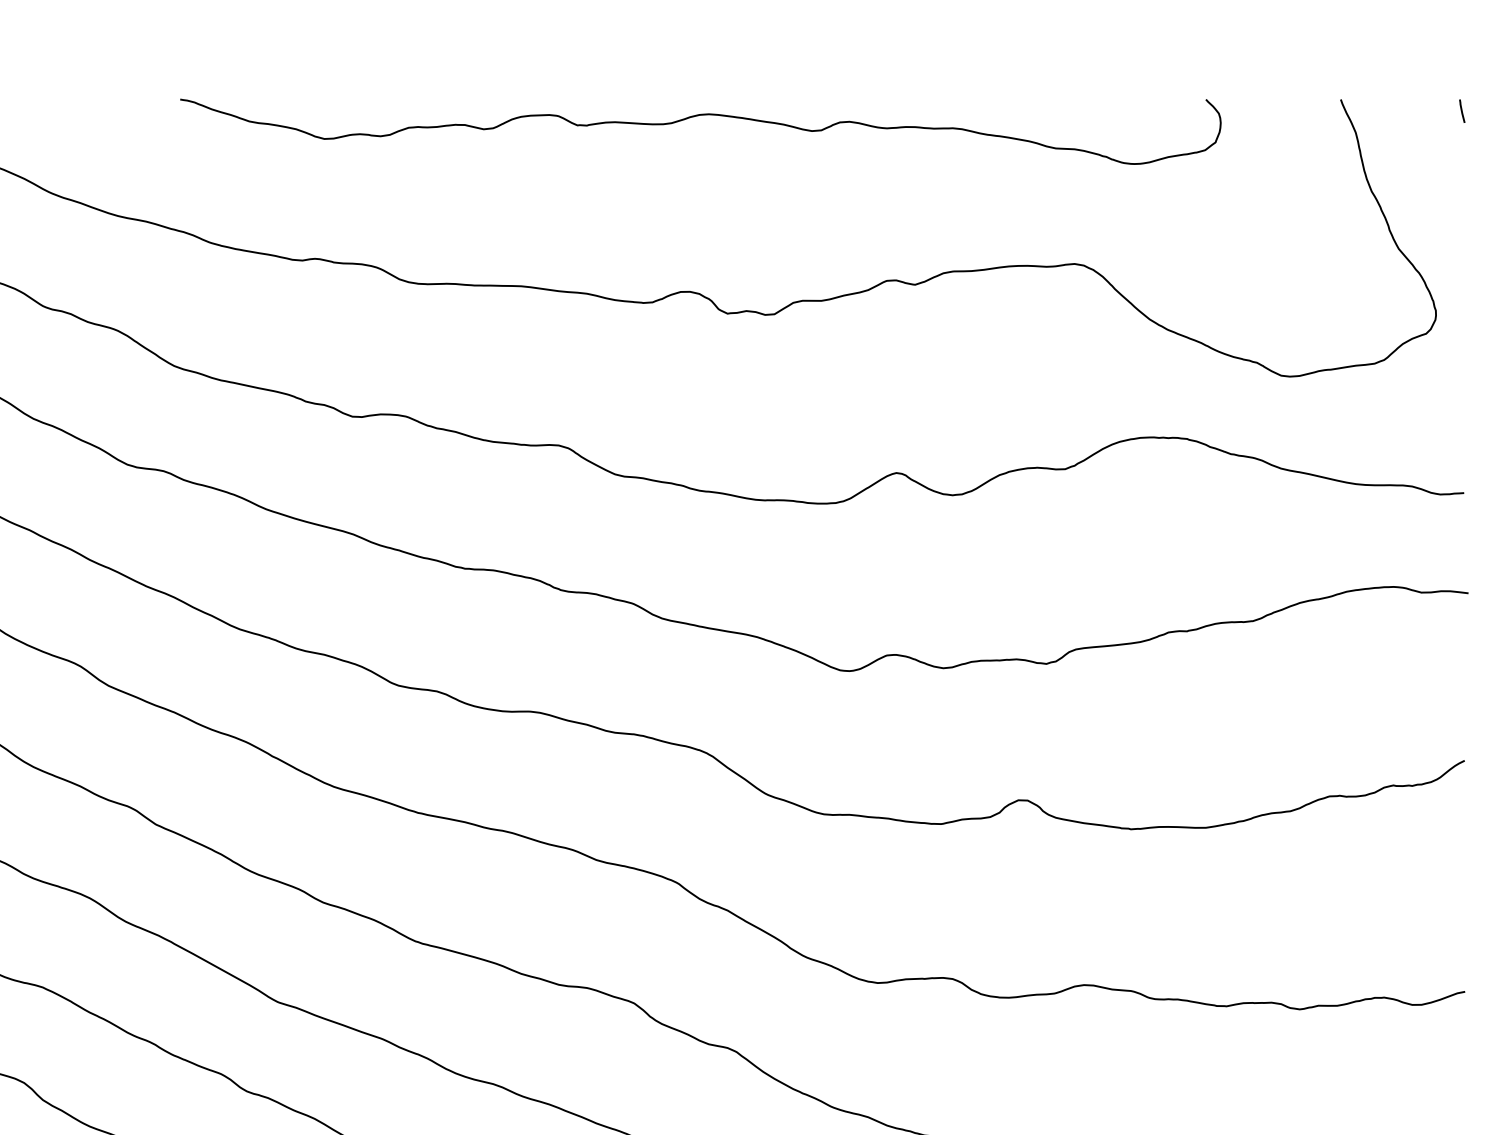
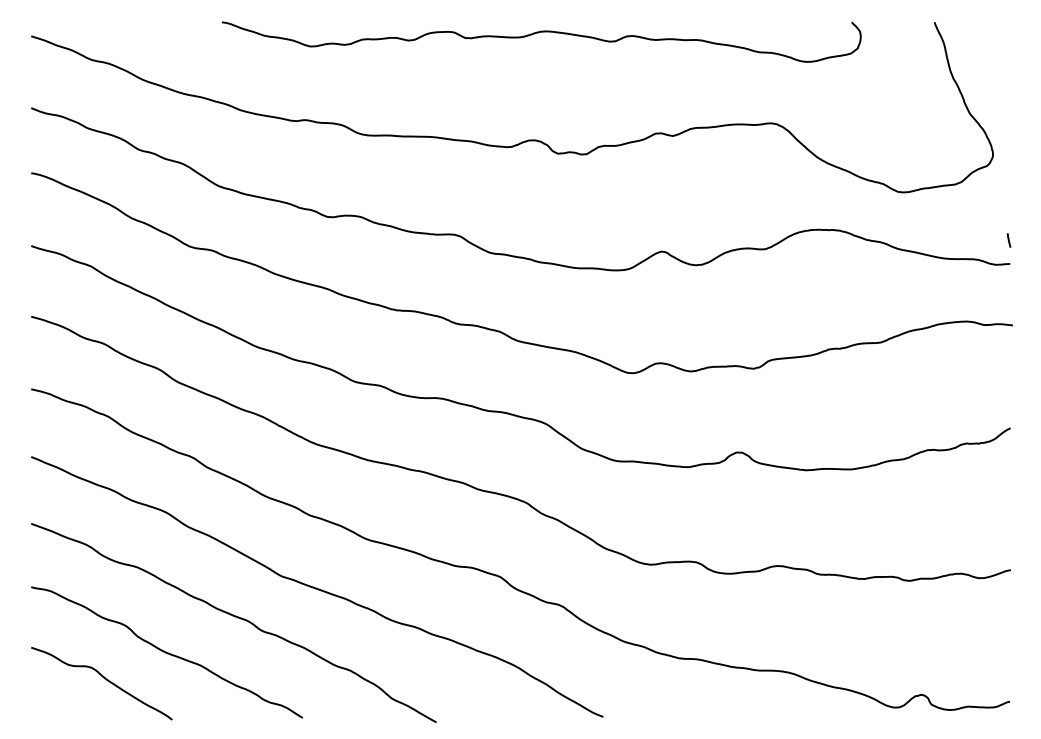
line: (1461, 111) -> (1008, 240), moved

